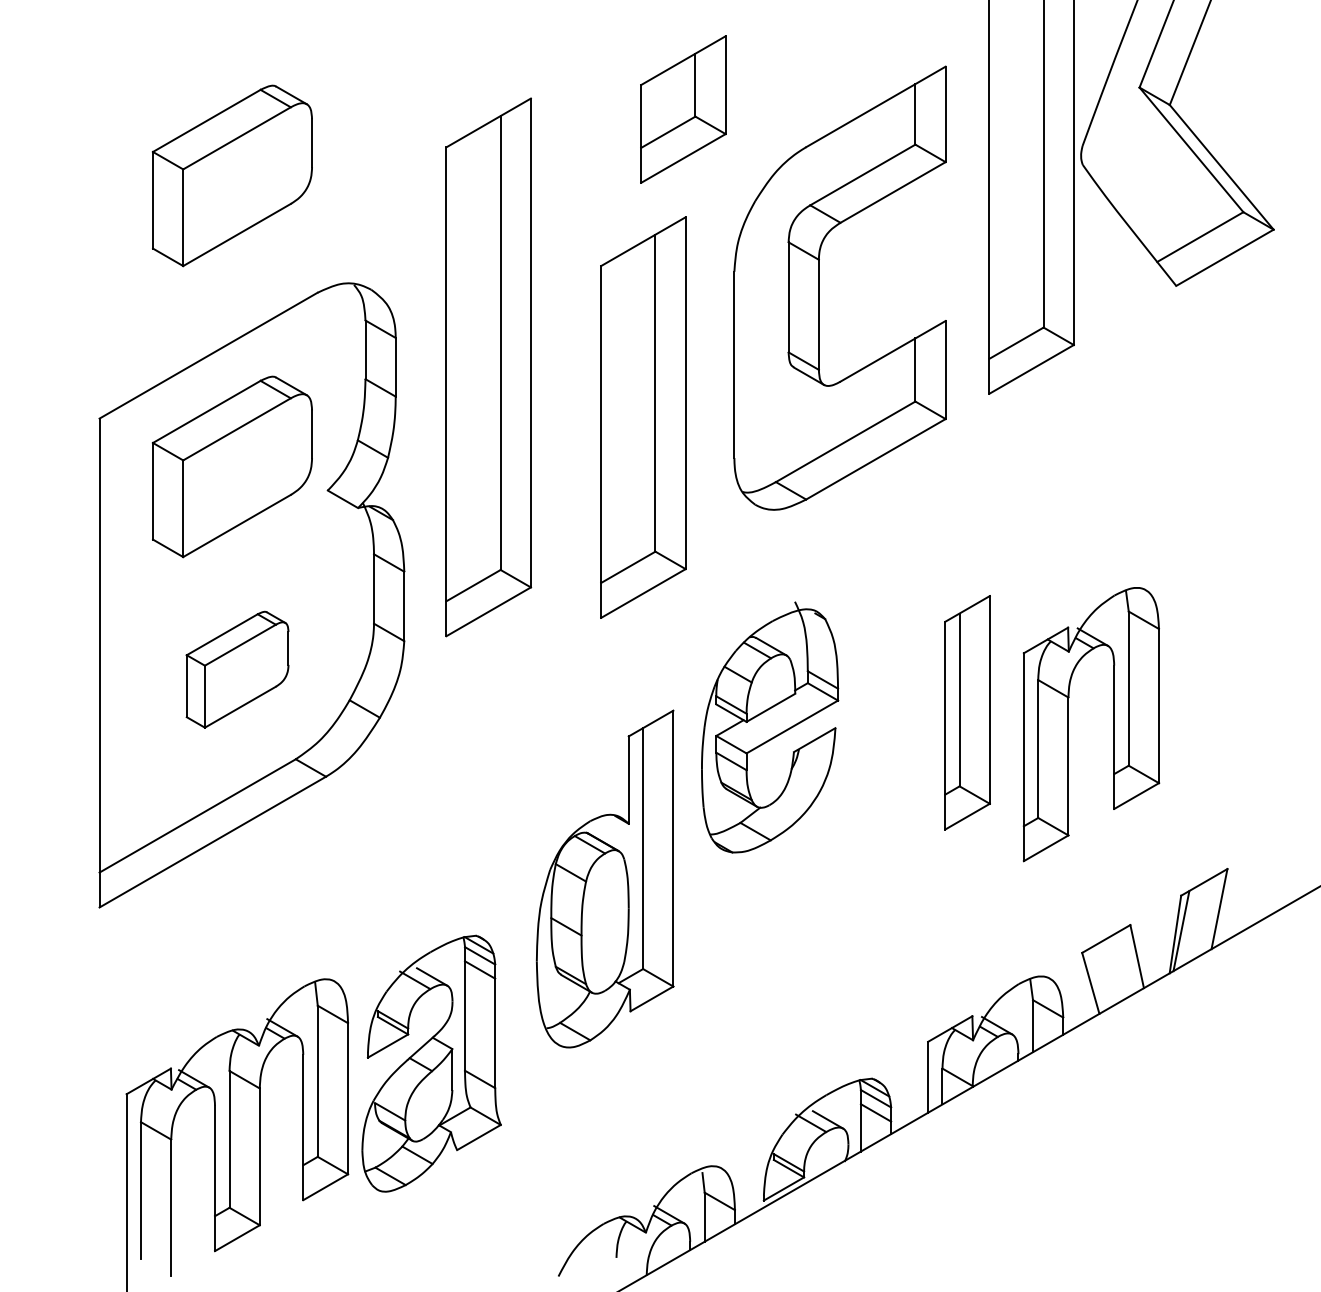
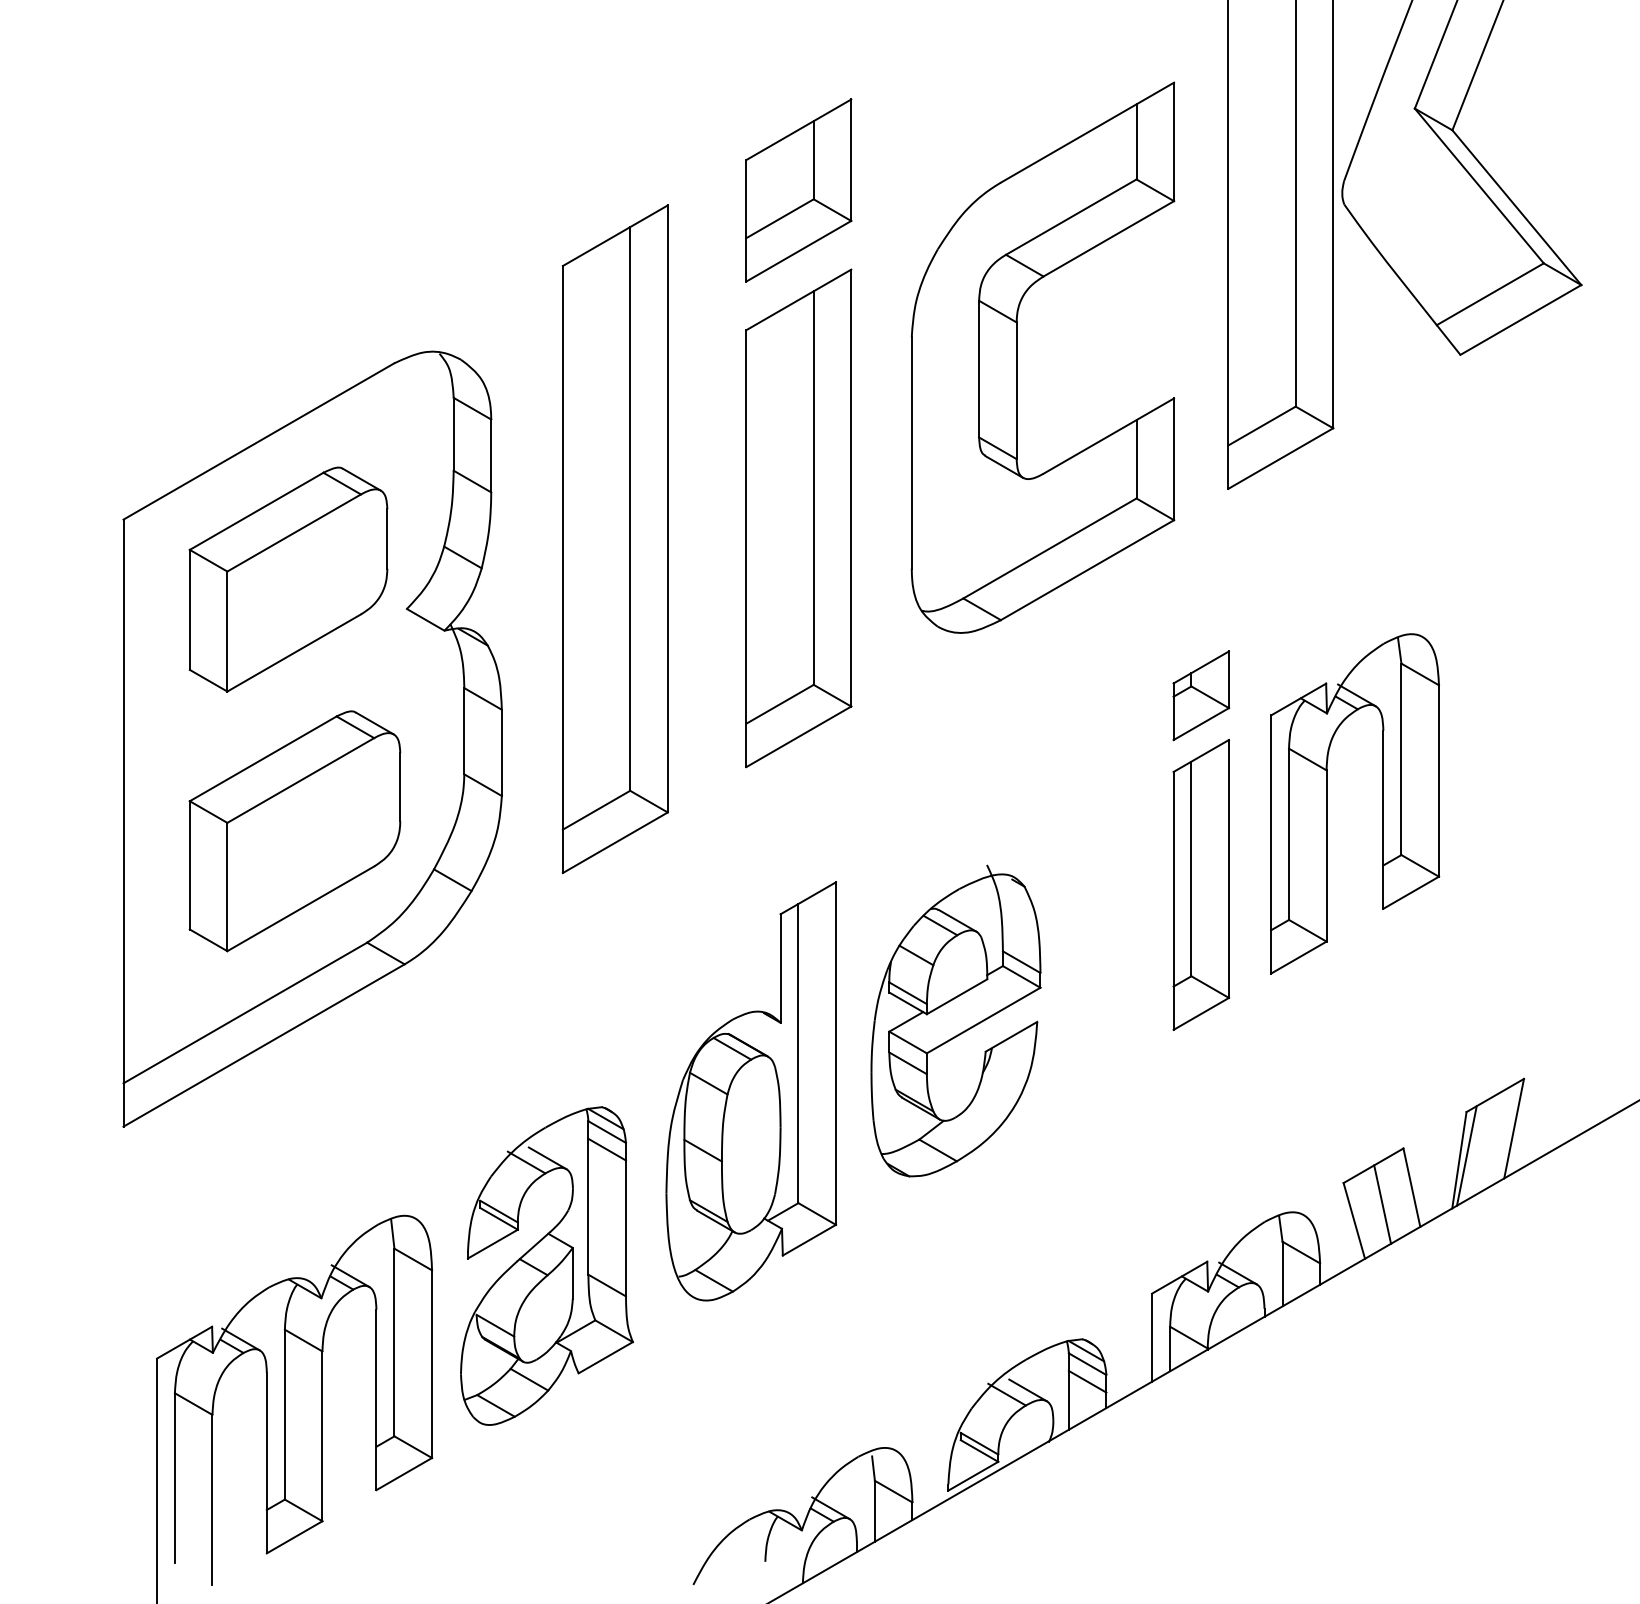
part: (683, 109) -> (798, 190), moved
part: (232, 175) -> (288, 217), removed
part: (488, 367) -> (615, 539), moved
part: (967, 560) -> (1201, 695), added
part: (237, 669) -> (294, 831), size x1.67
part: (1113, 724) -> (1382, 803), moved
part: (770, 727) -> (956, 1021), moved
line: (1113, 969) -> (1382, 1203), added
part: (431, 1063) -> (546, 1265), moved

